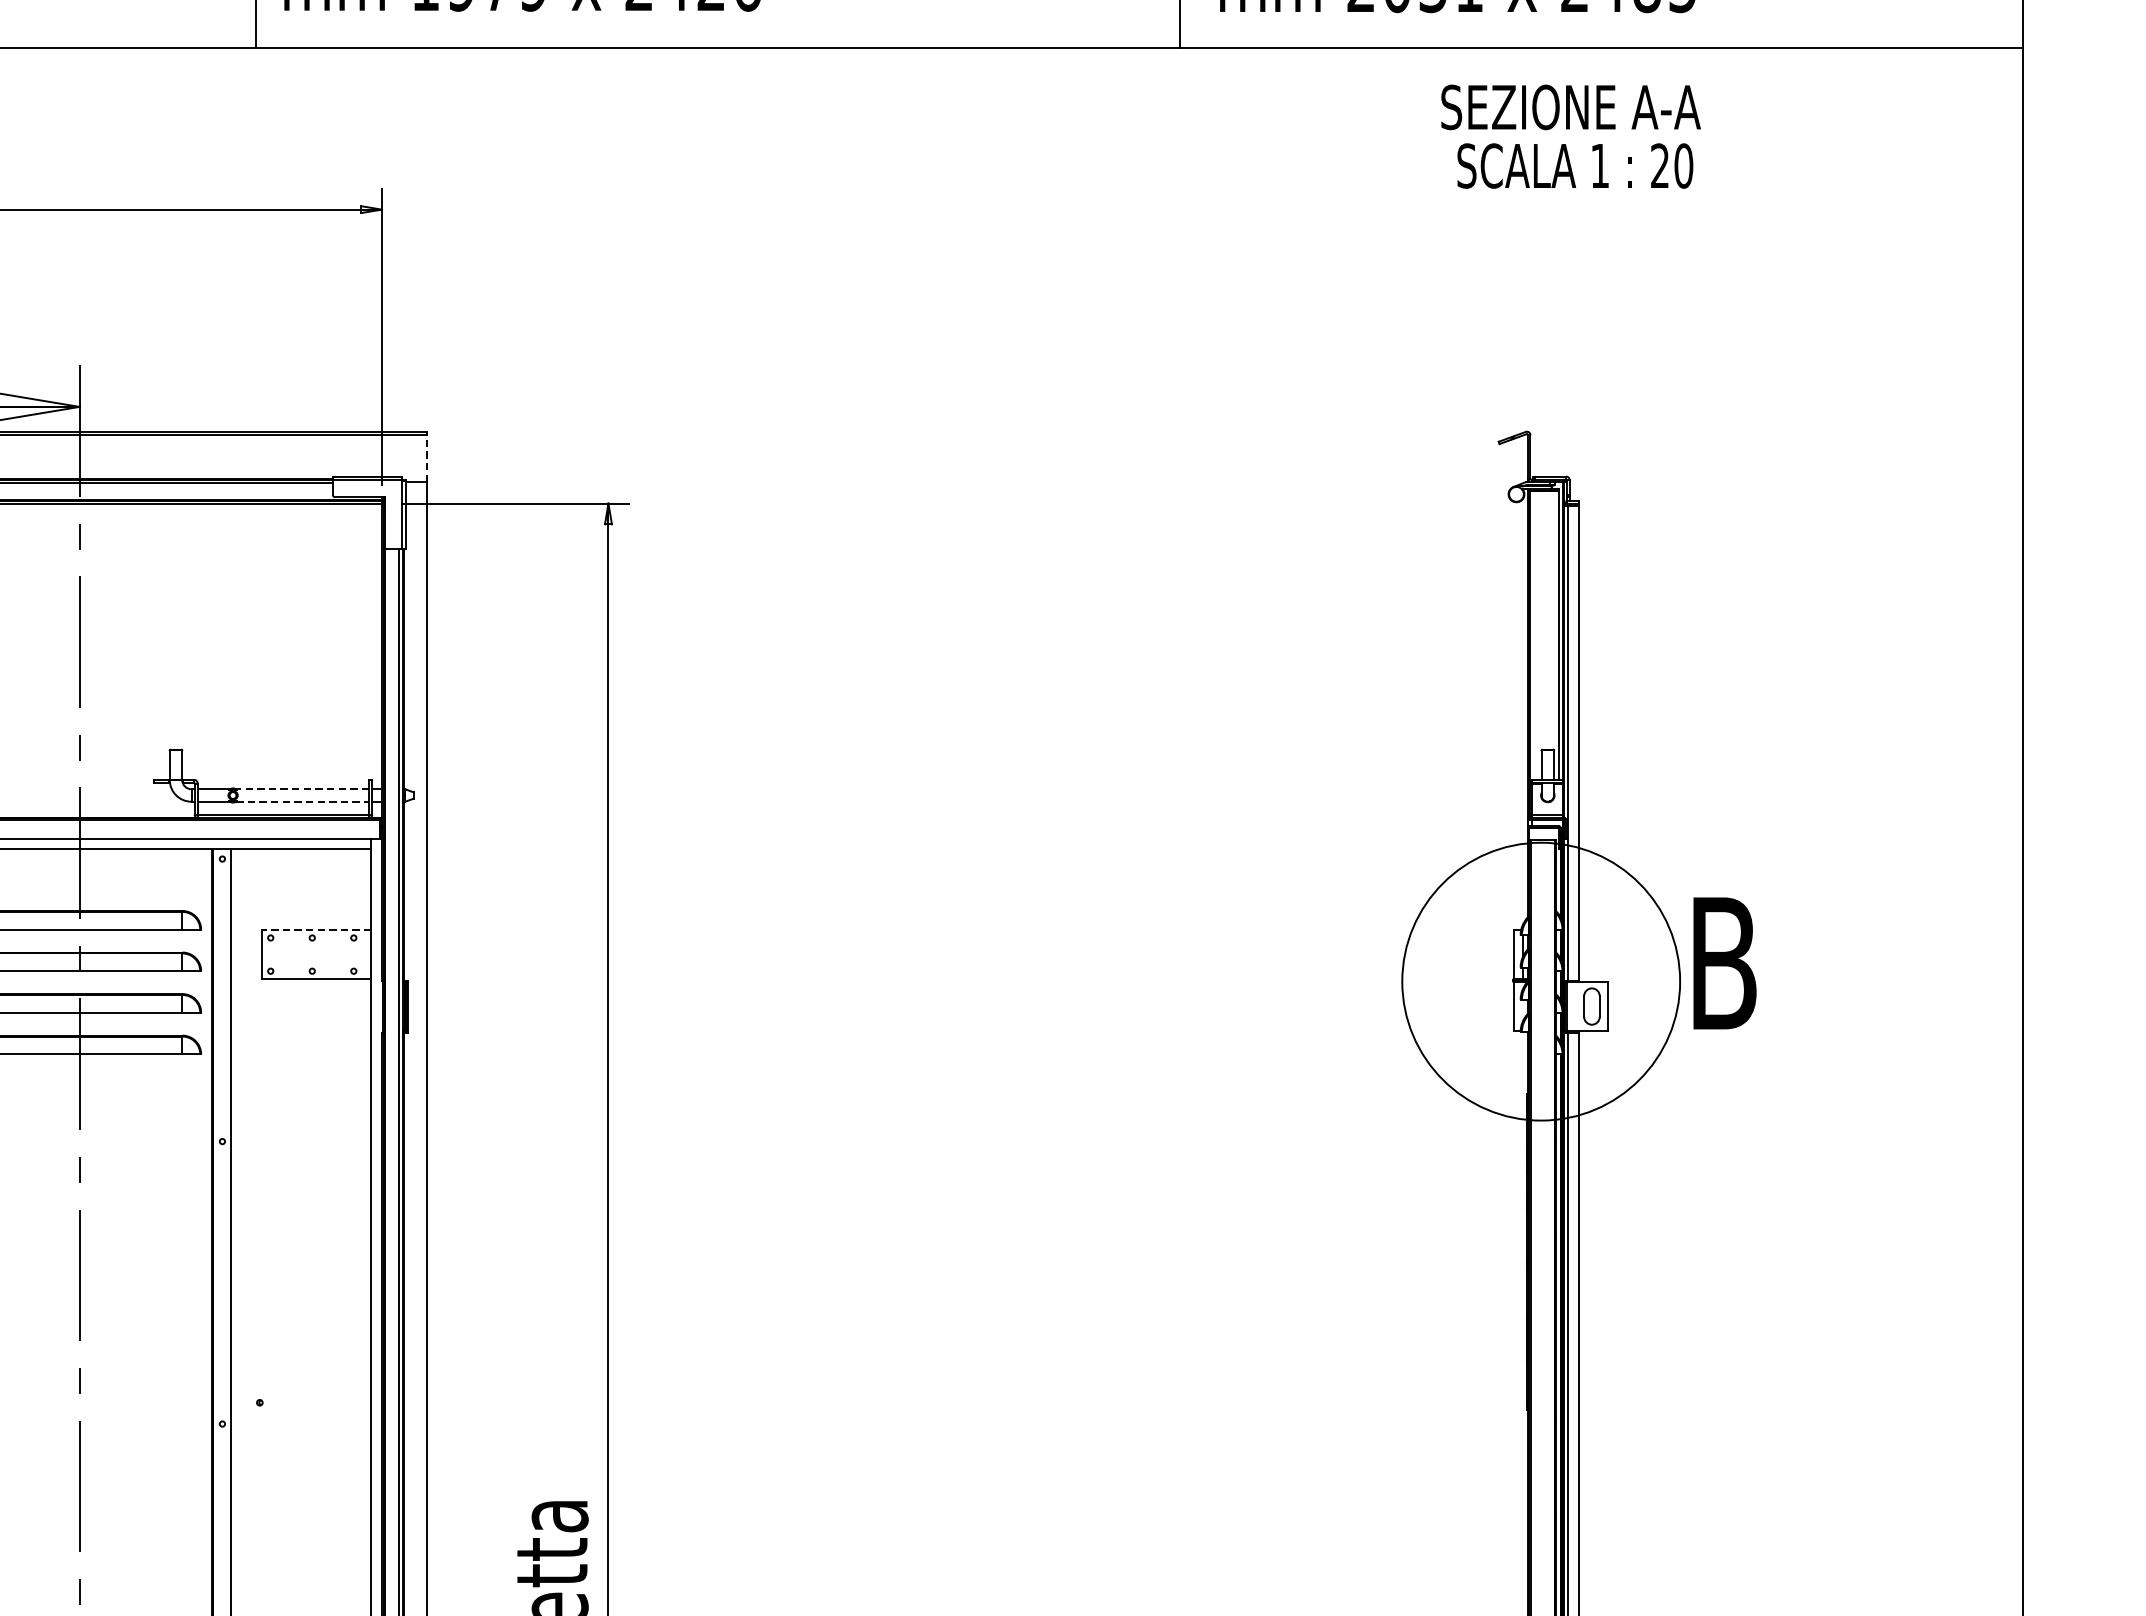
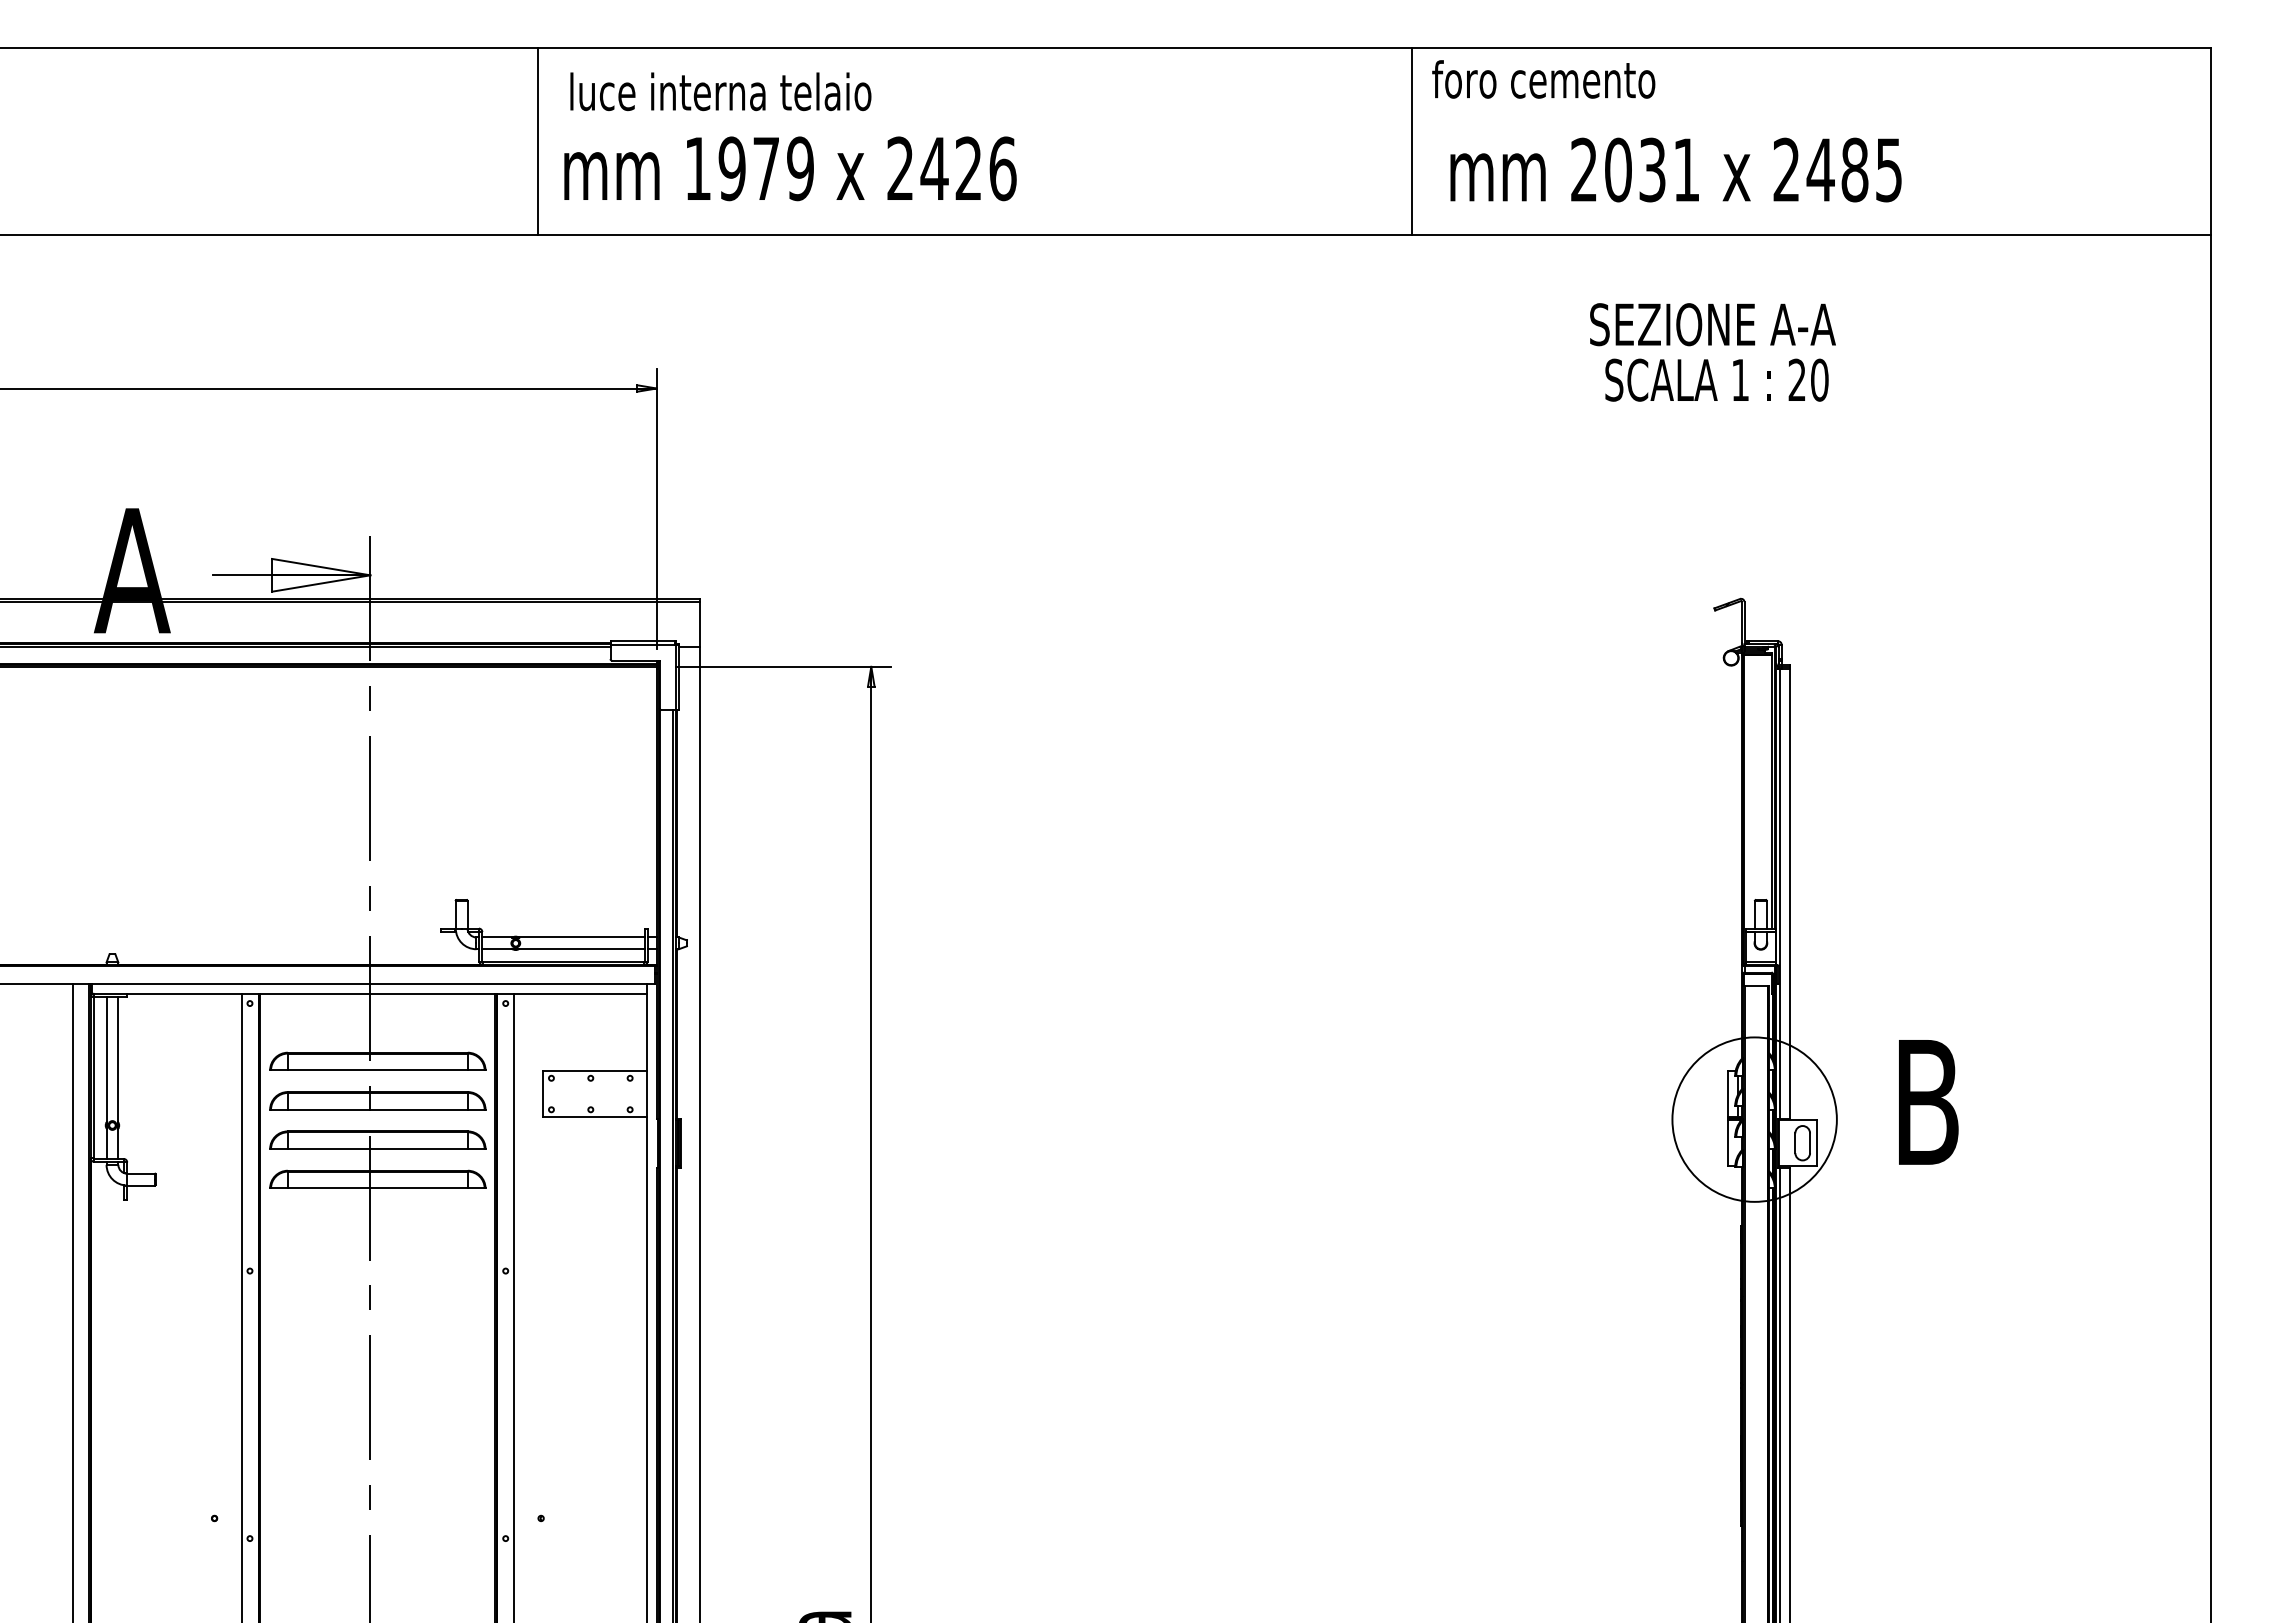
text: (1570, 136) -> (1712, 352), moved
line: (427, 457) -> (699, 623), dashed -> solid
line: (302, 789) -> (581, 937), dashed -> solid
line: (302, 802) -> (581, 949), dashed -> solid
line: (316, 929) -> (594, 1070), dashed -> solid
circle: (1541, 981) -> (1754, 1119), size x0.62

